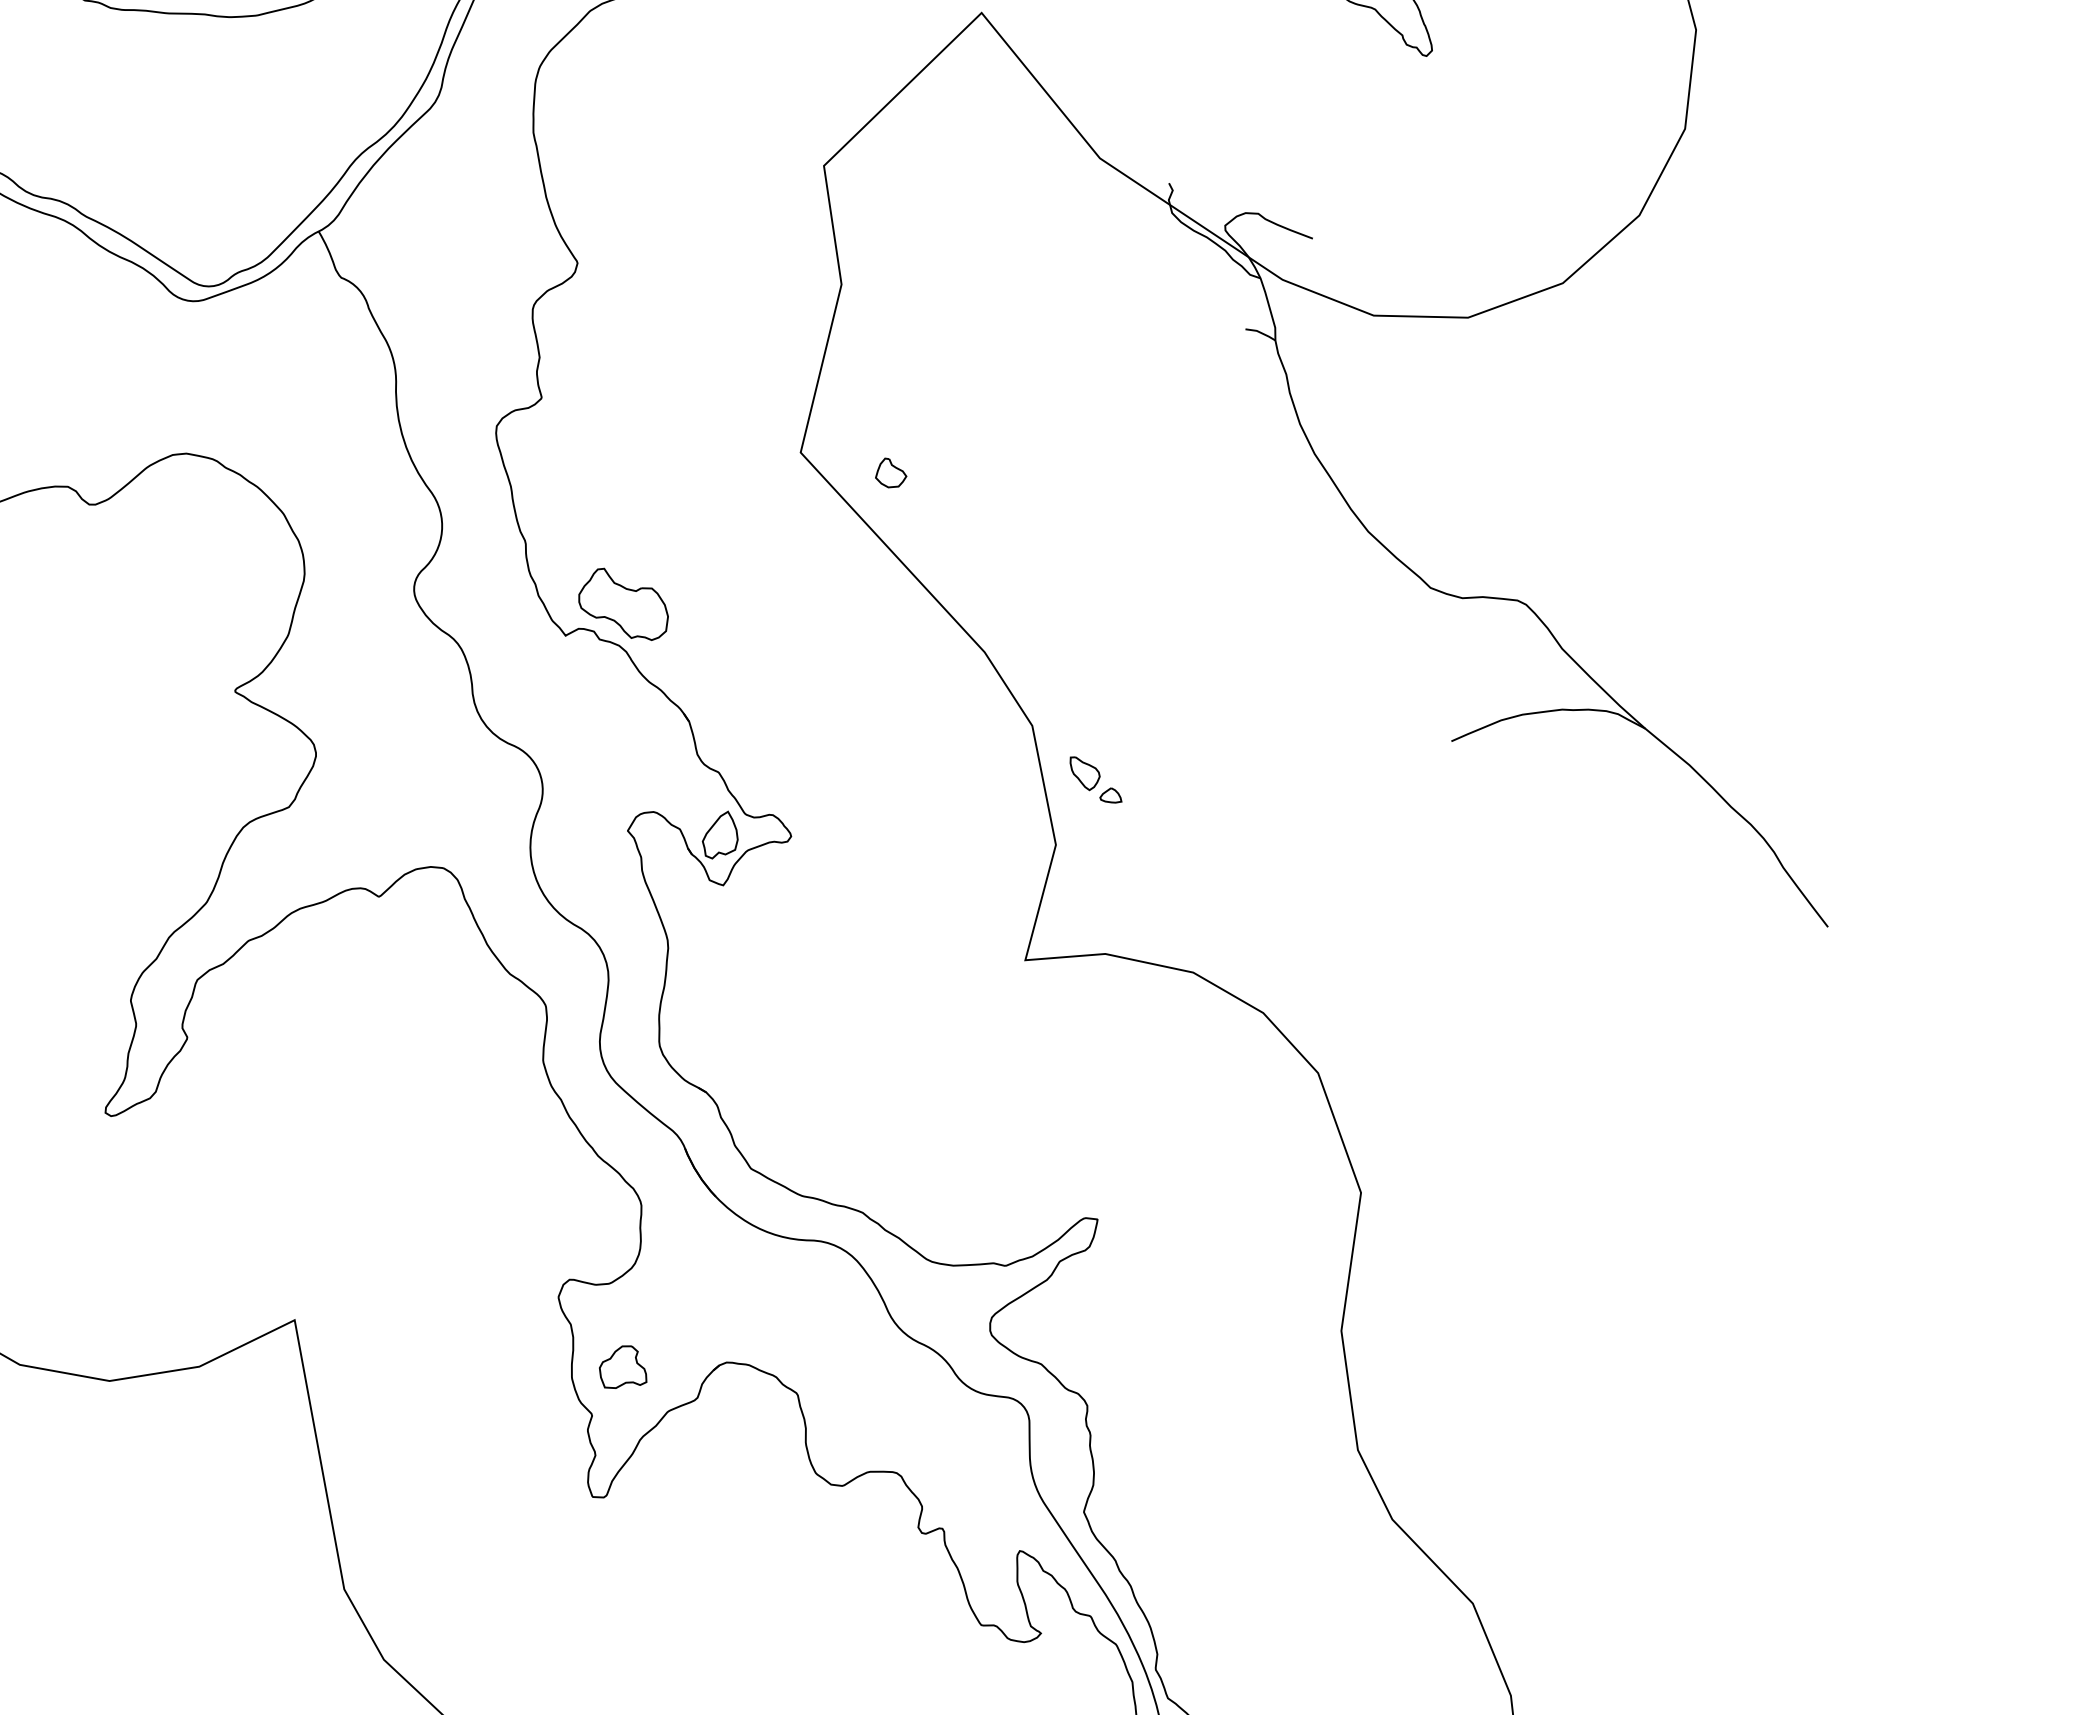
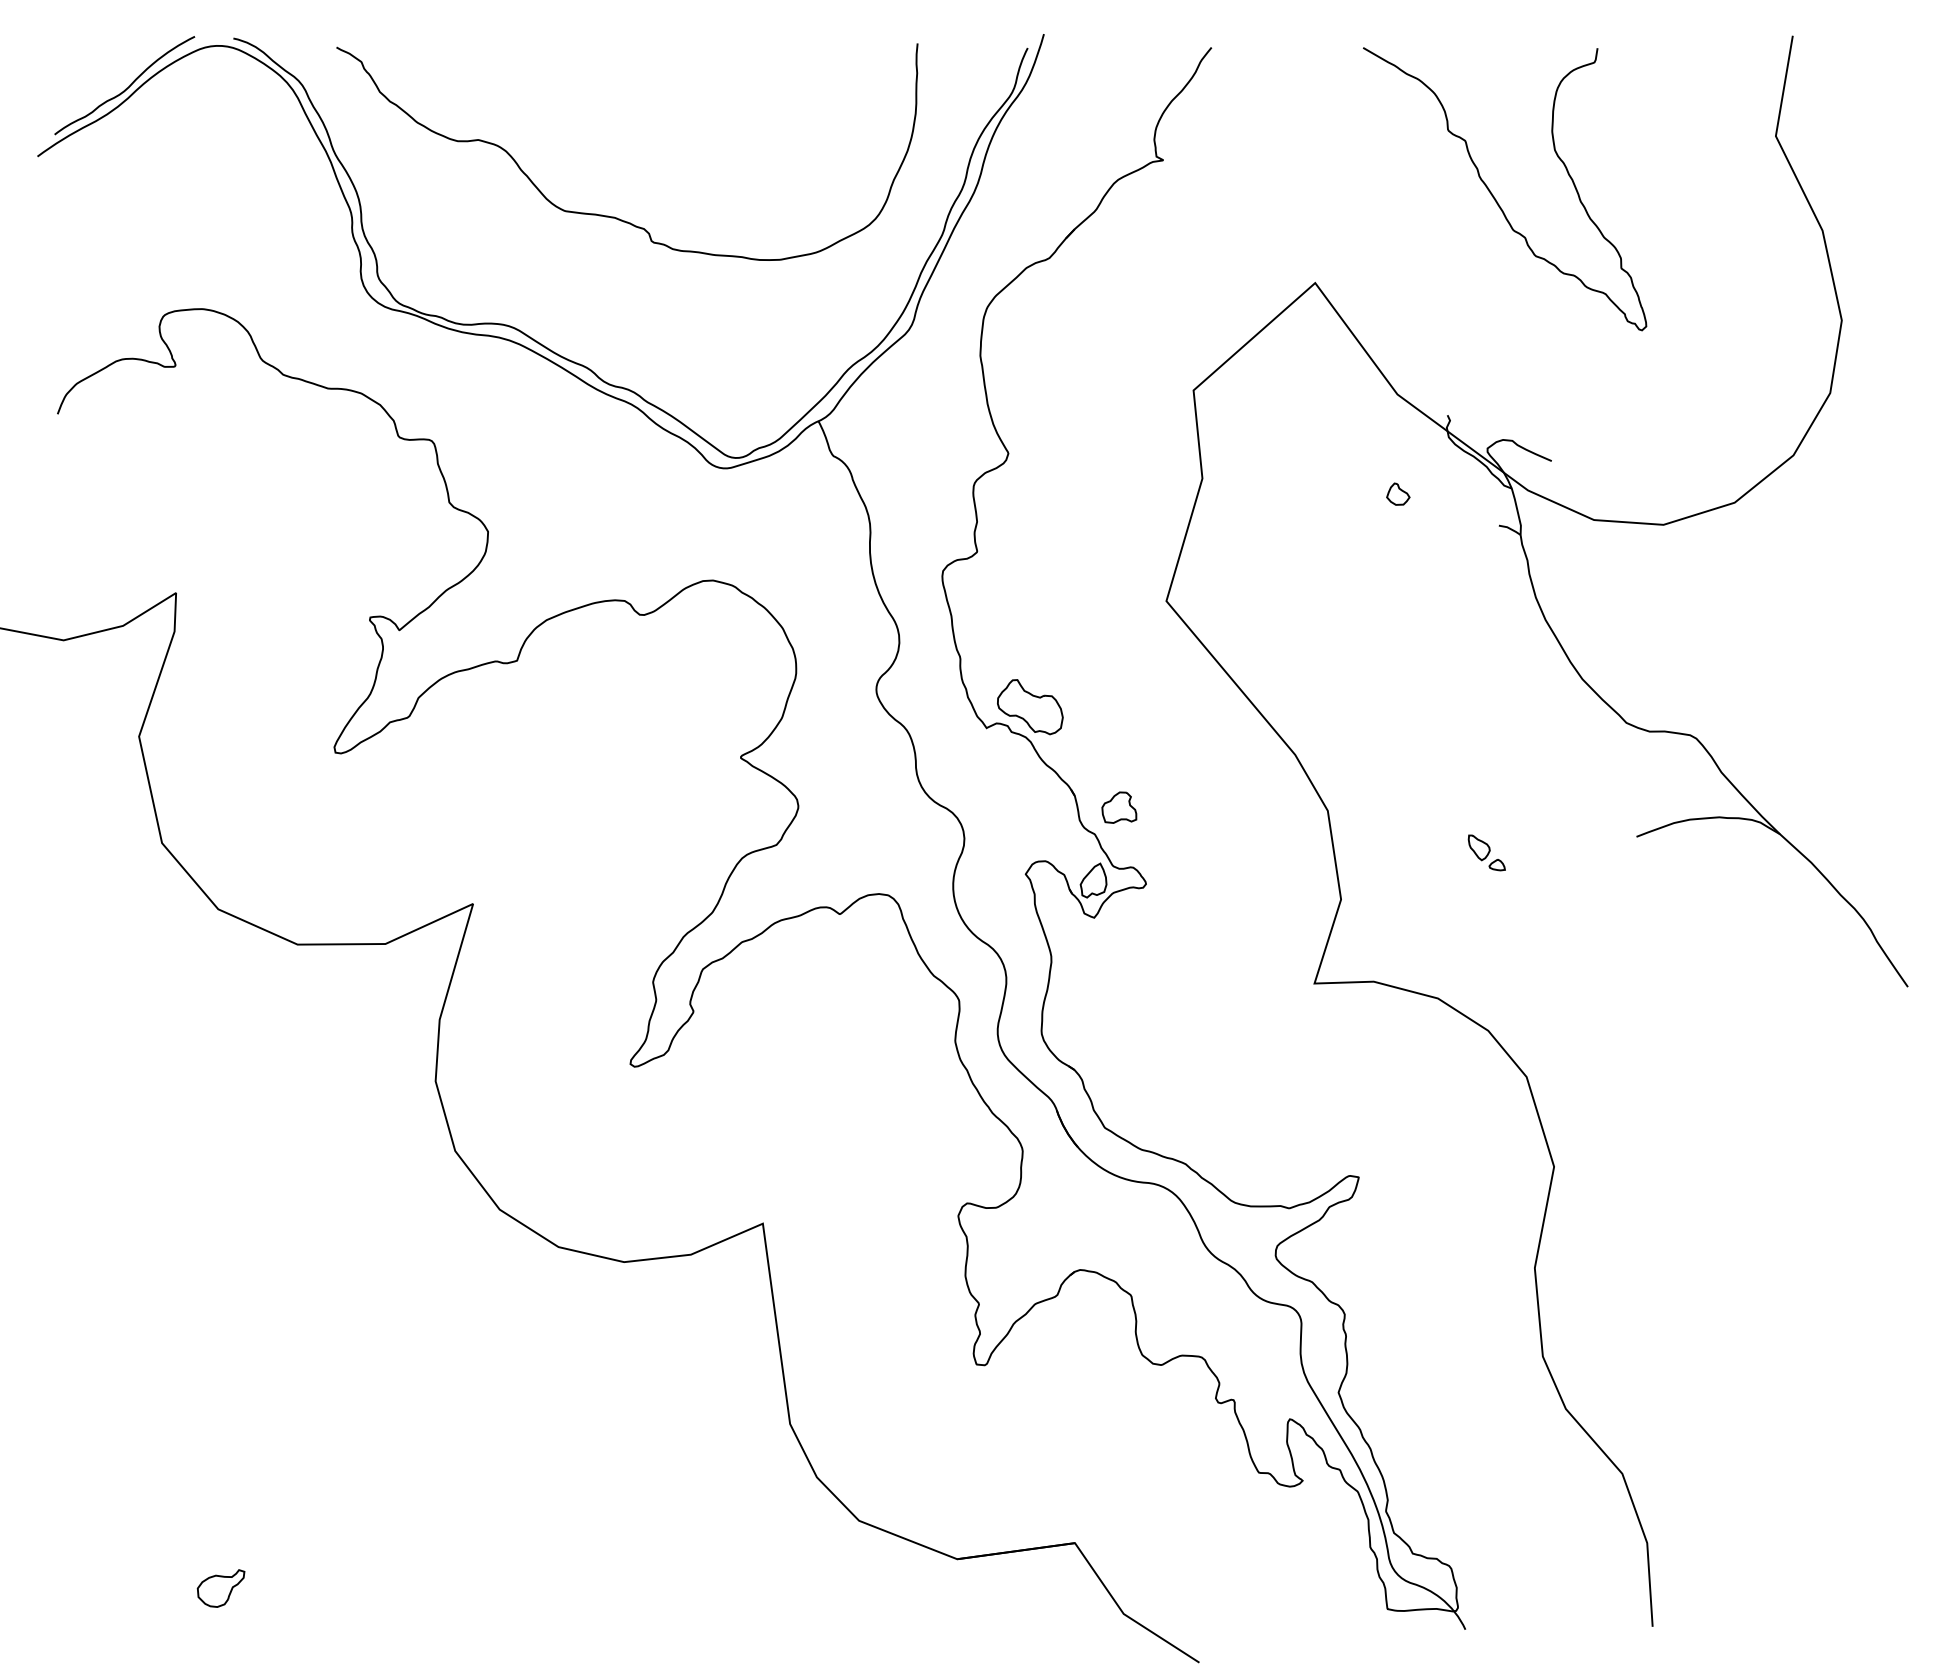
part: (891, 471) -> (1398, 493), moved
part: (1095, 779) -> (1486, 852), moved
part: (622, 1366) -> (1119, 807), moved

